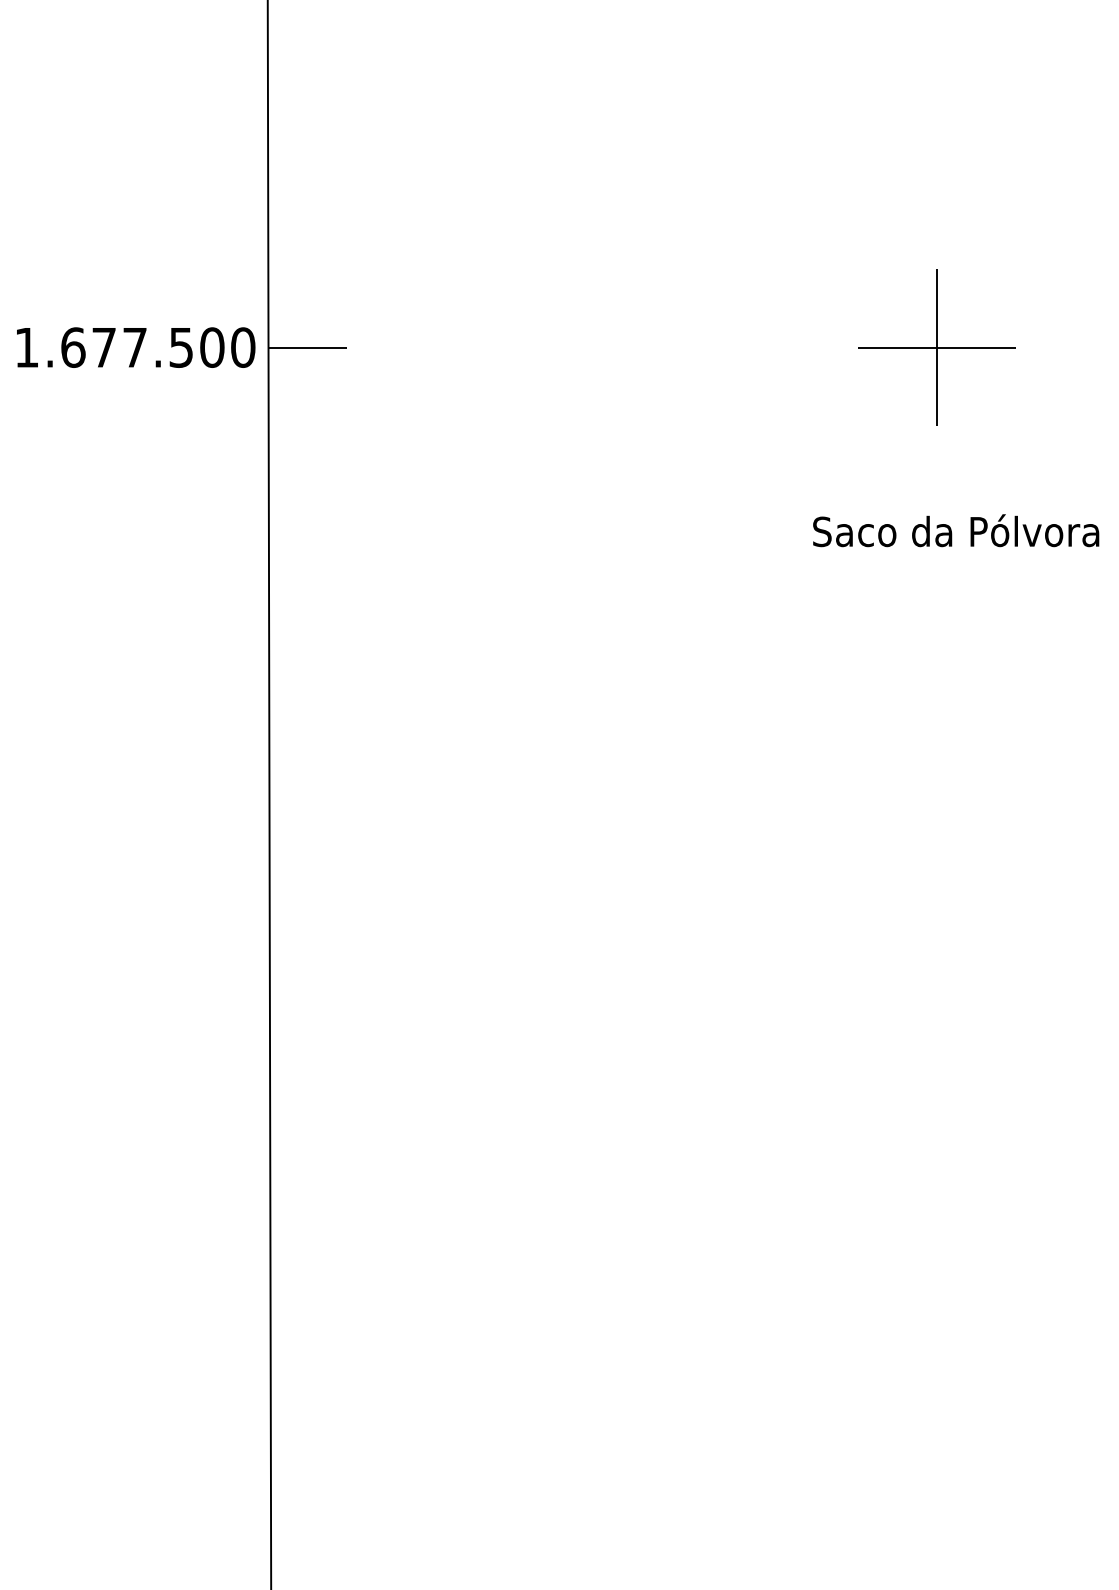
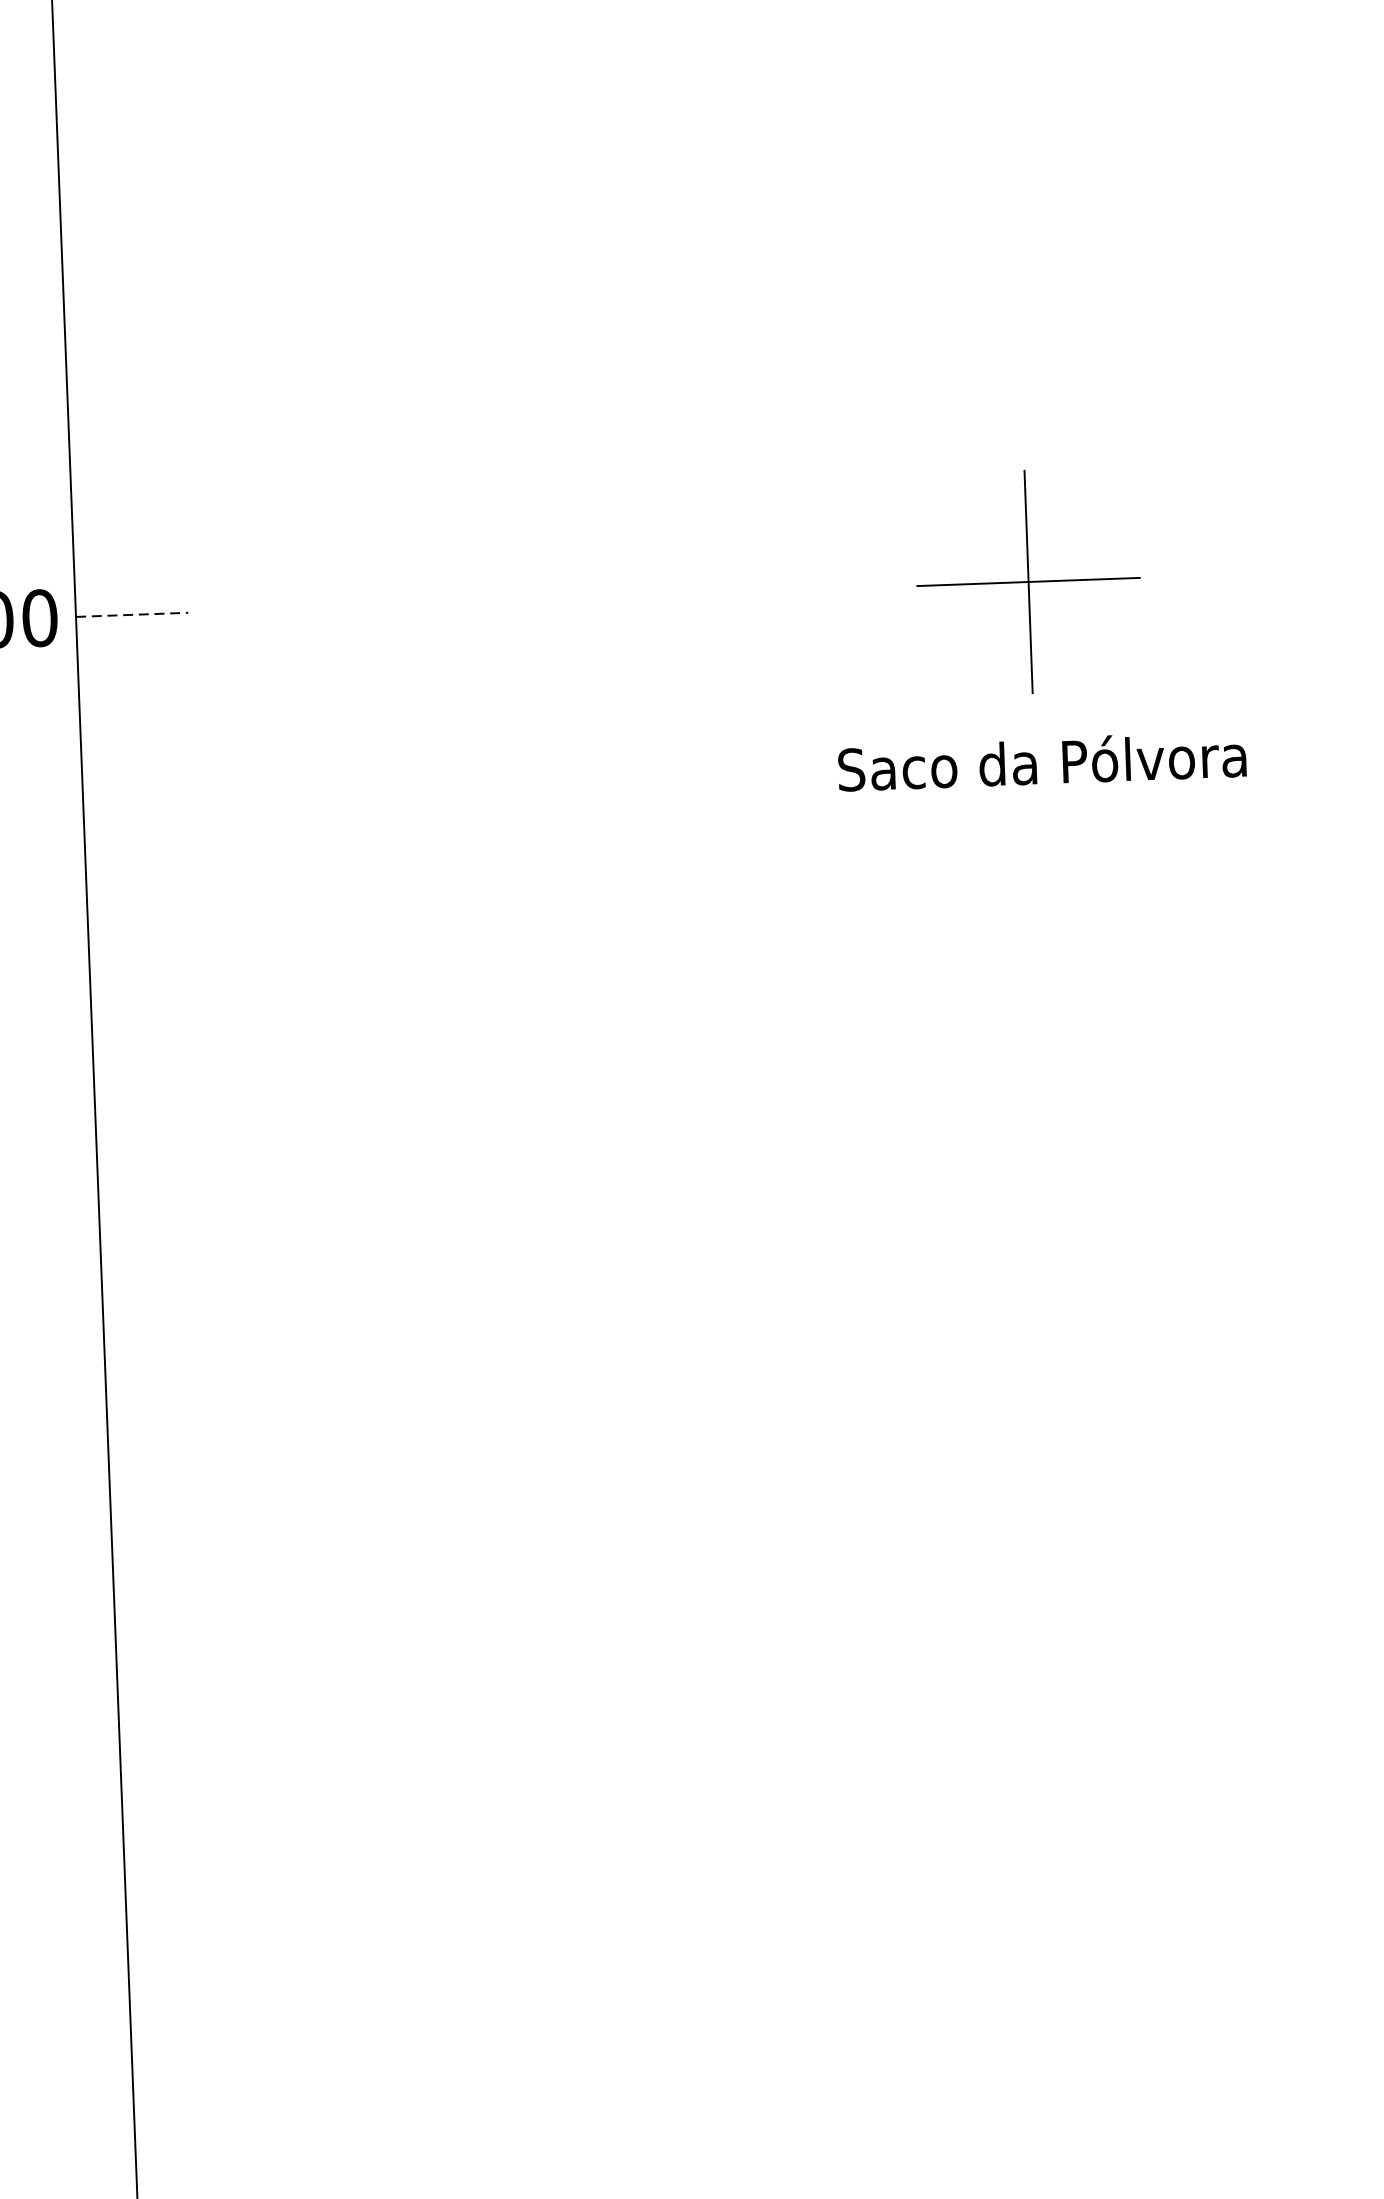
line: (308, 347) -> (132, 614), solid -> dashed
text: (956, 530) -> (1042, 760), moved

